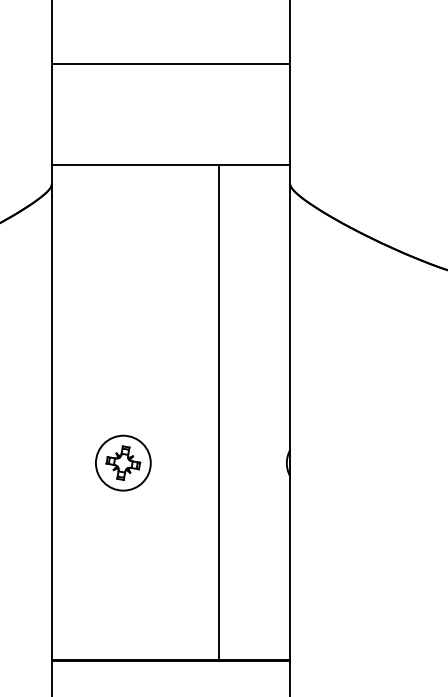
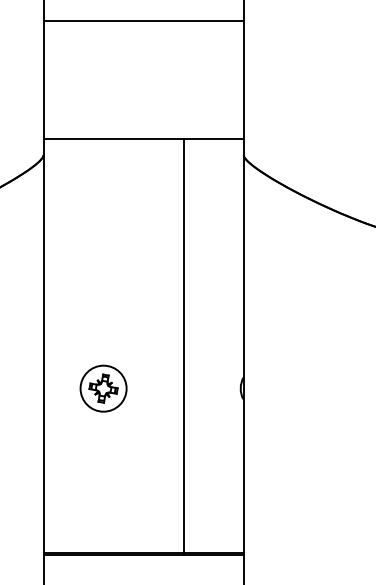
line: (170, 64) -> (143, 21), moved

